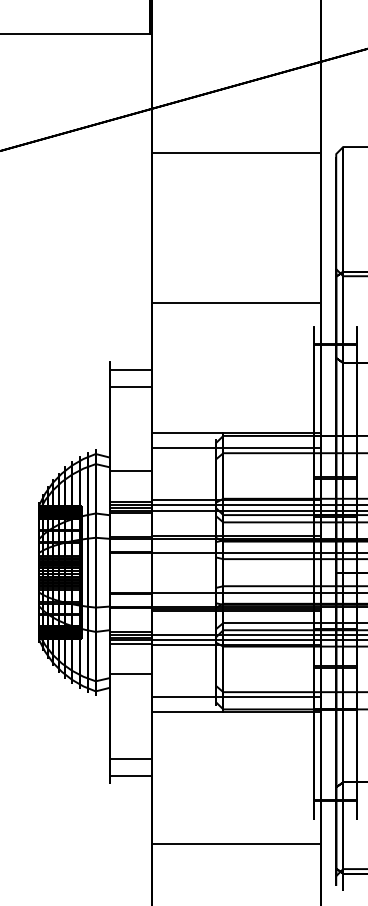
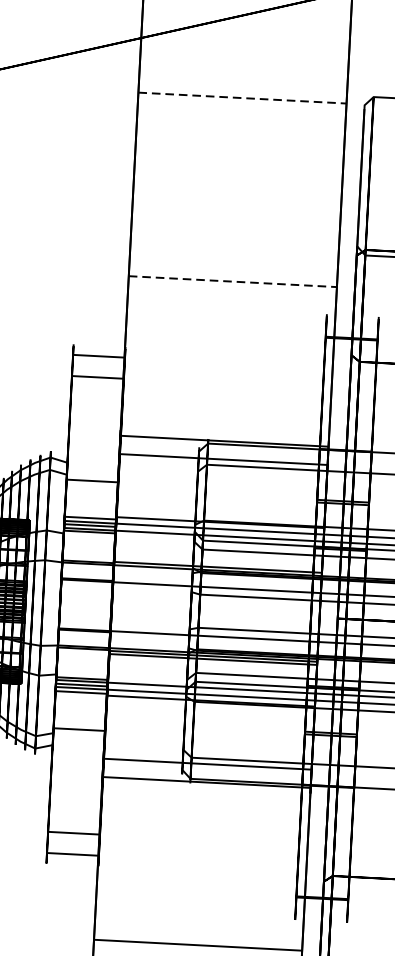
line: (236, 153) -> (242, 98), solid -> dashed
line: (236, 303) -> (232, 282), solid -> dashed

